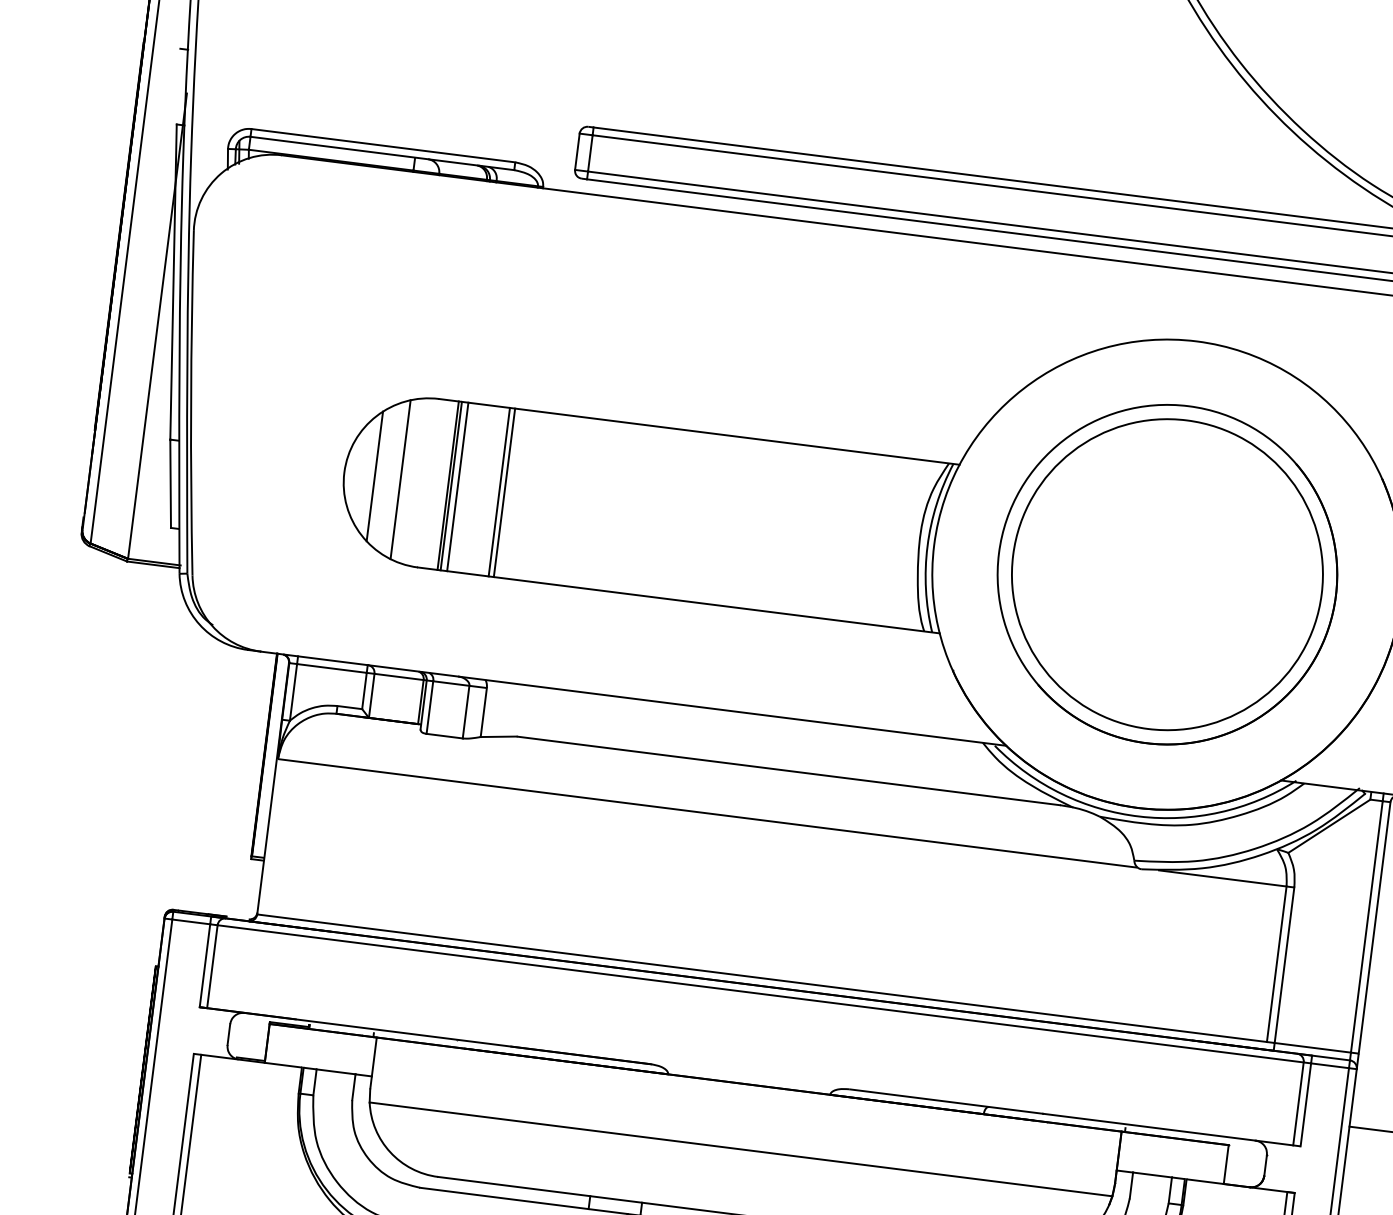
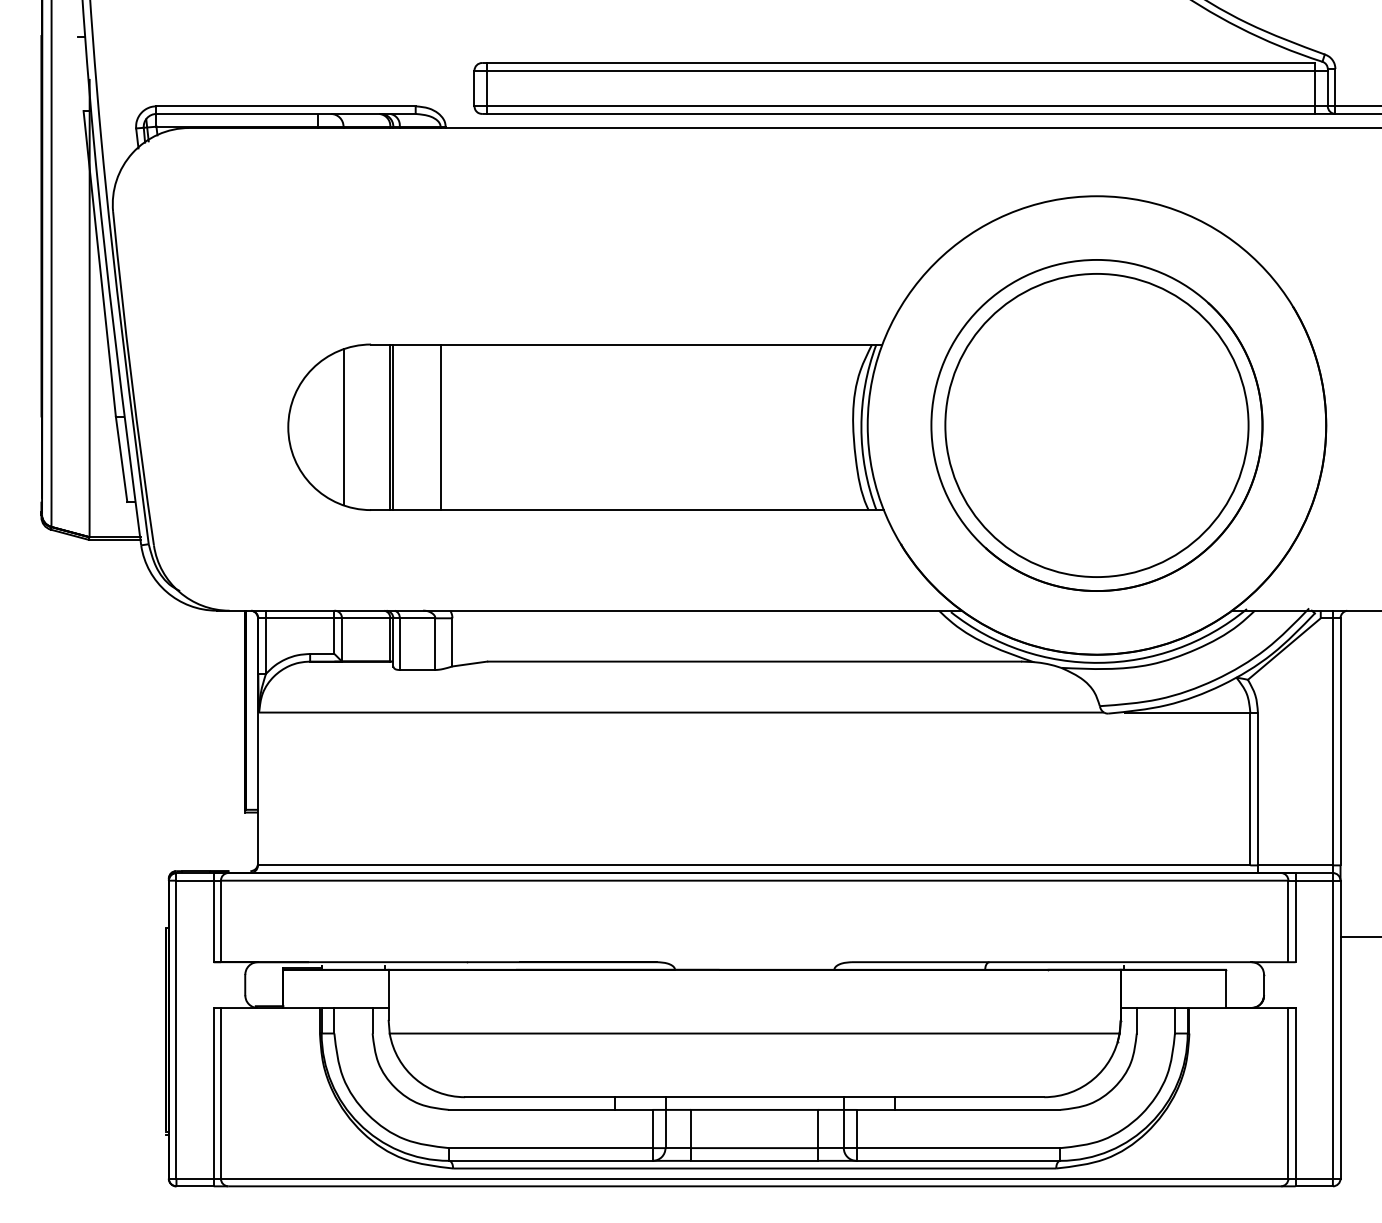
line: (375, 476) -> (318, 427), removed
line: (457, 487) -> (399, 427), removed
line: (504, 492) -> (445, 427), removed

